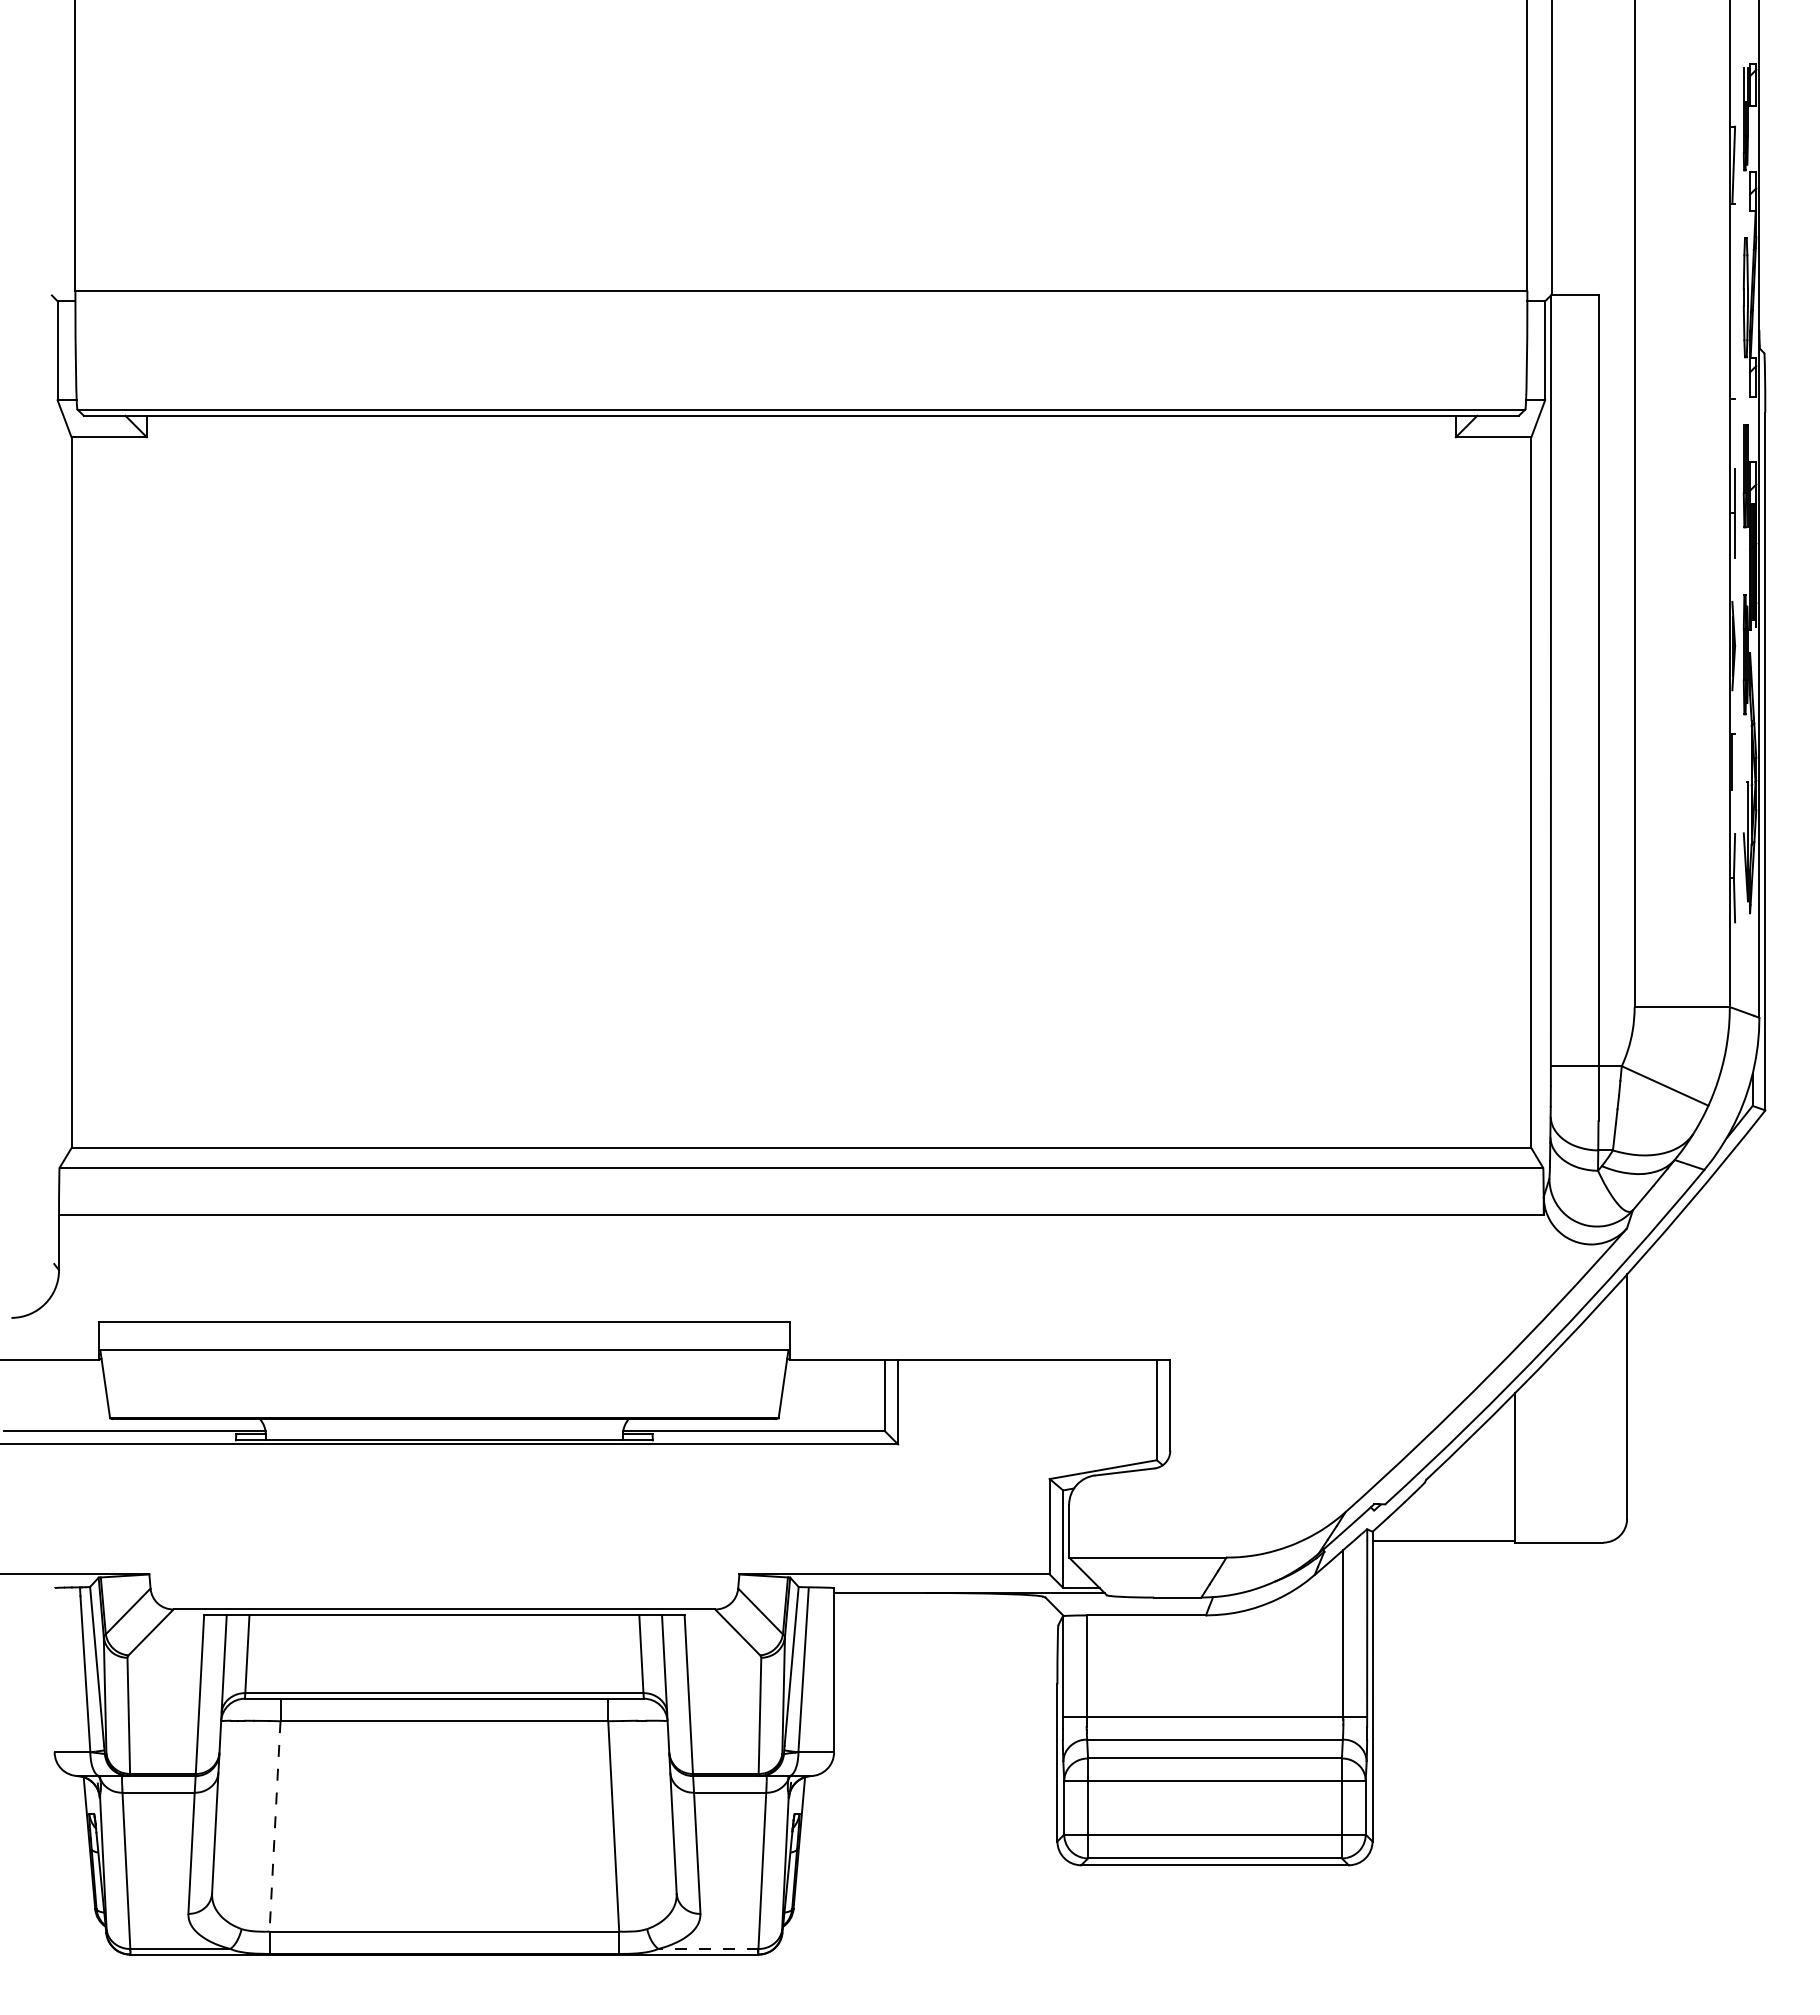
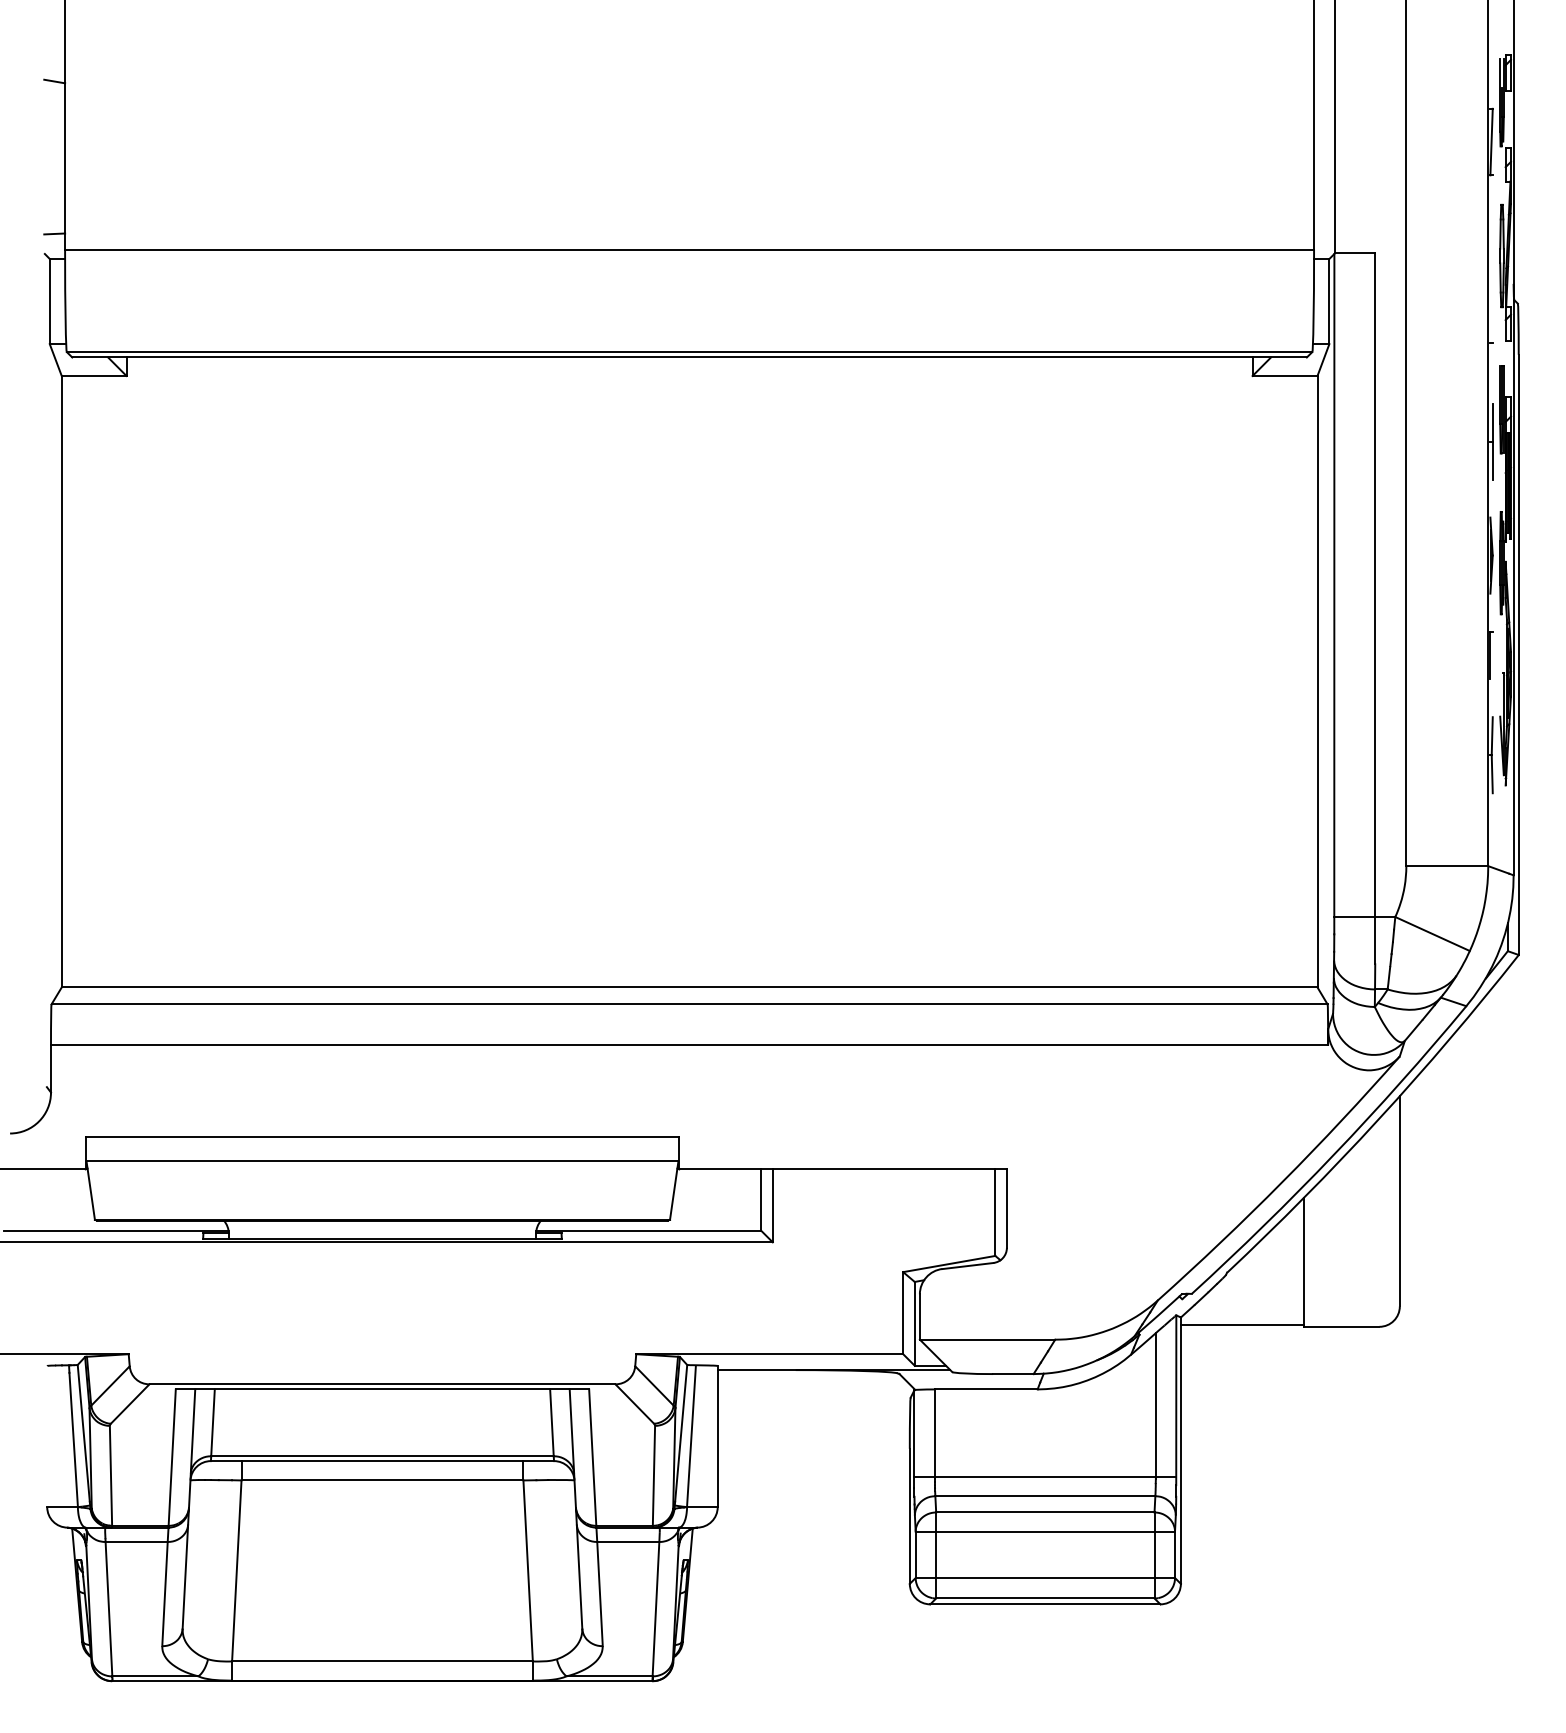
line: (63, 94) -> (54, 81), added
line: (63, 271) -> (54, 233), added
line: (275, 1826) -> (237, 1571), dashed -> solid
line: (707, 1948) -> (608, 1675), dashed -> solid

